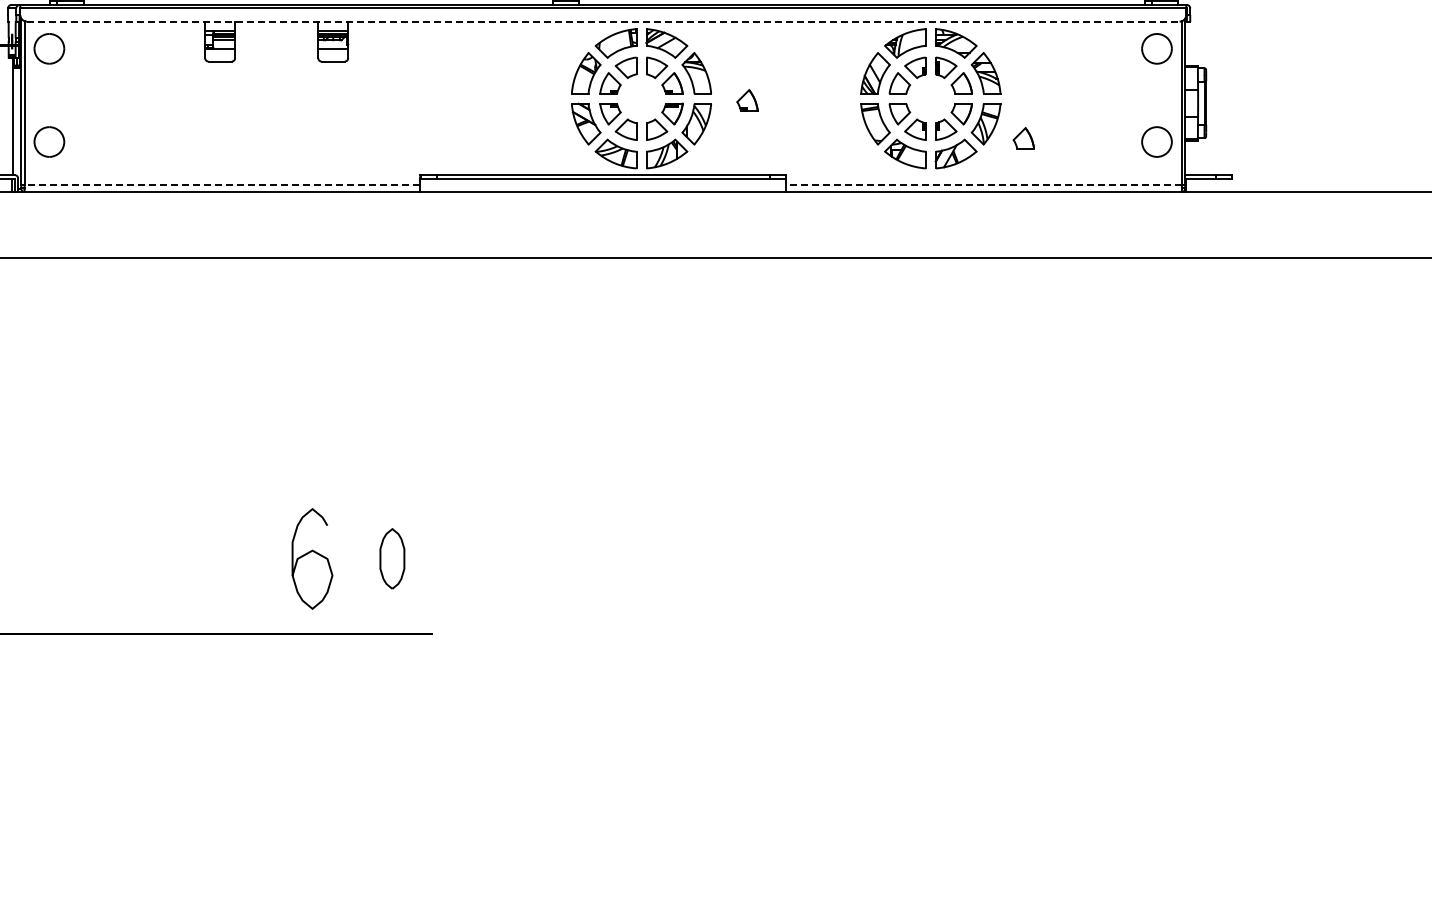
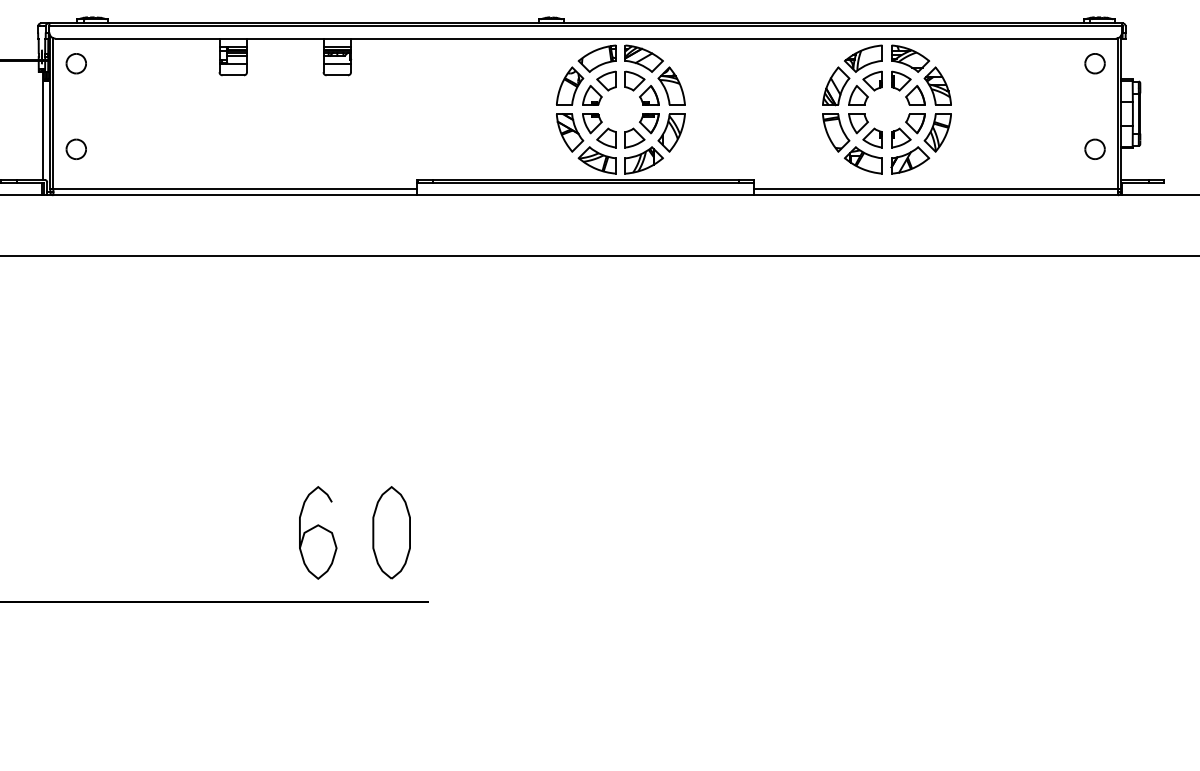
line: (603, 21) -> (585, 38), dashed -> solid
part: (49, 48) -> (76, 63), size x0.71
part: (1156, 48) -> (1094, 63), size x0.71
part: (747, 100) -> (718, 111), removed
part: (1023, 138) -> (972, 146), removed
part: (49, 141) -> (76, 148), size x0.71
part: (1156, 141) -> (1094, 148), size x0.71
line: (222, 185) -> (235, 189), dashed -> solid
line: (984, 185) -> (936, 189), dashed -> solid
part: (392, 558) -> (391, 532), size x1.67

